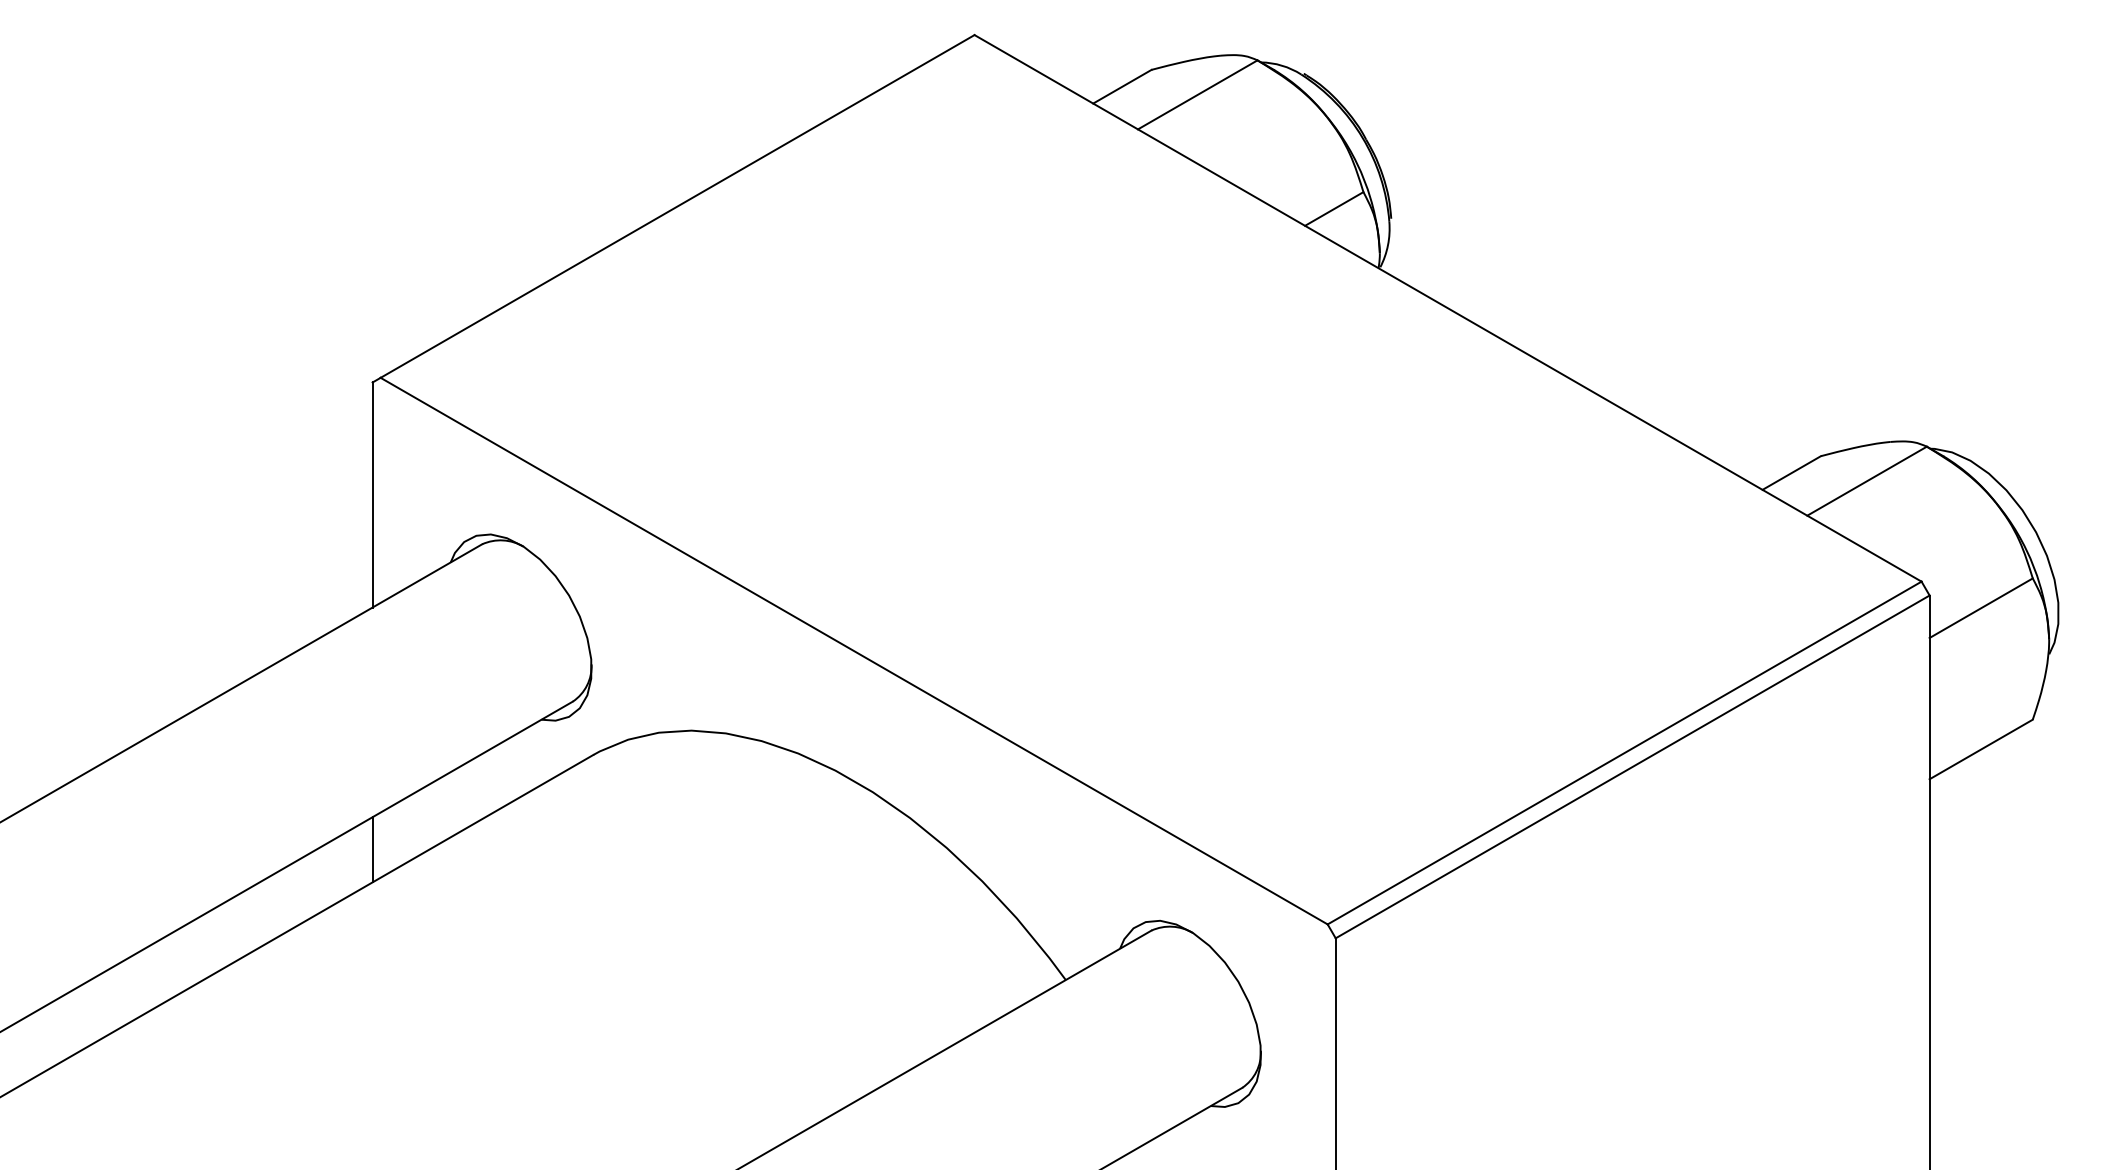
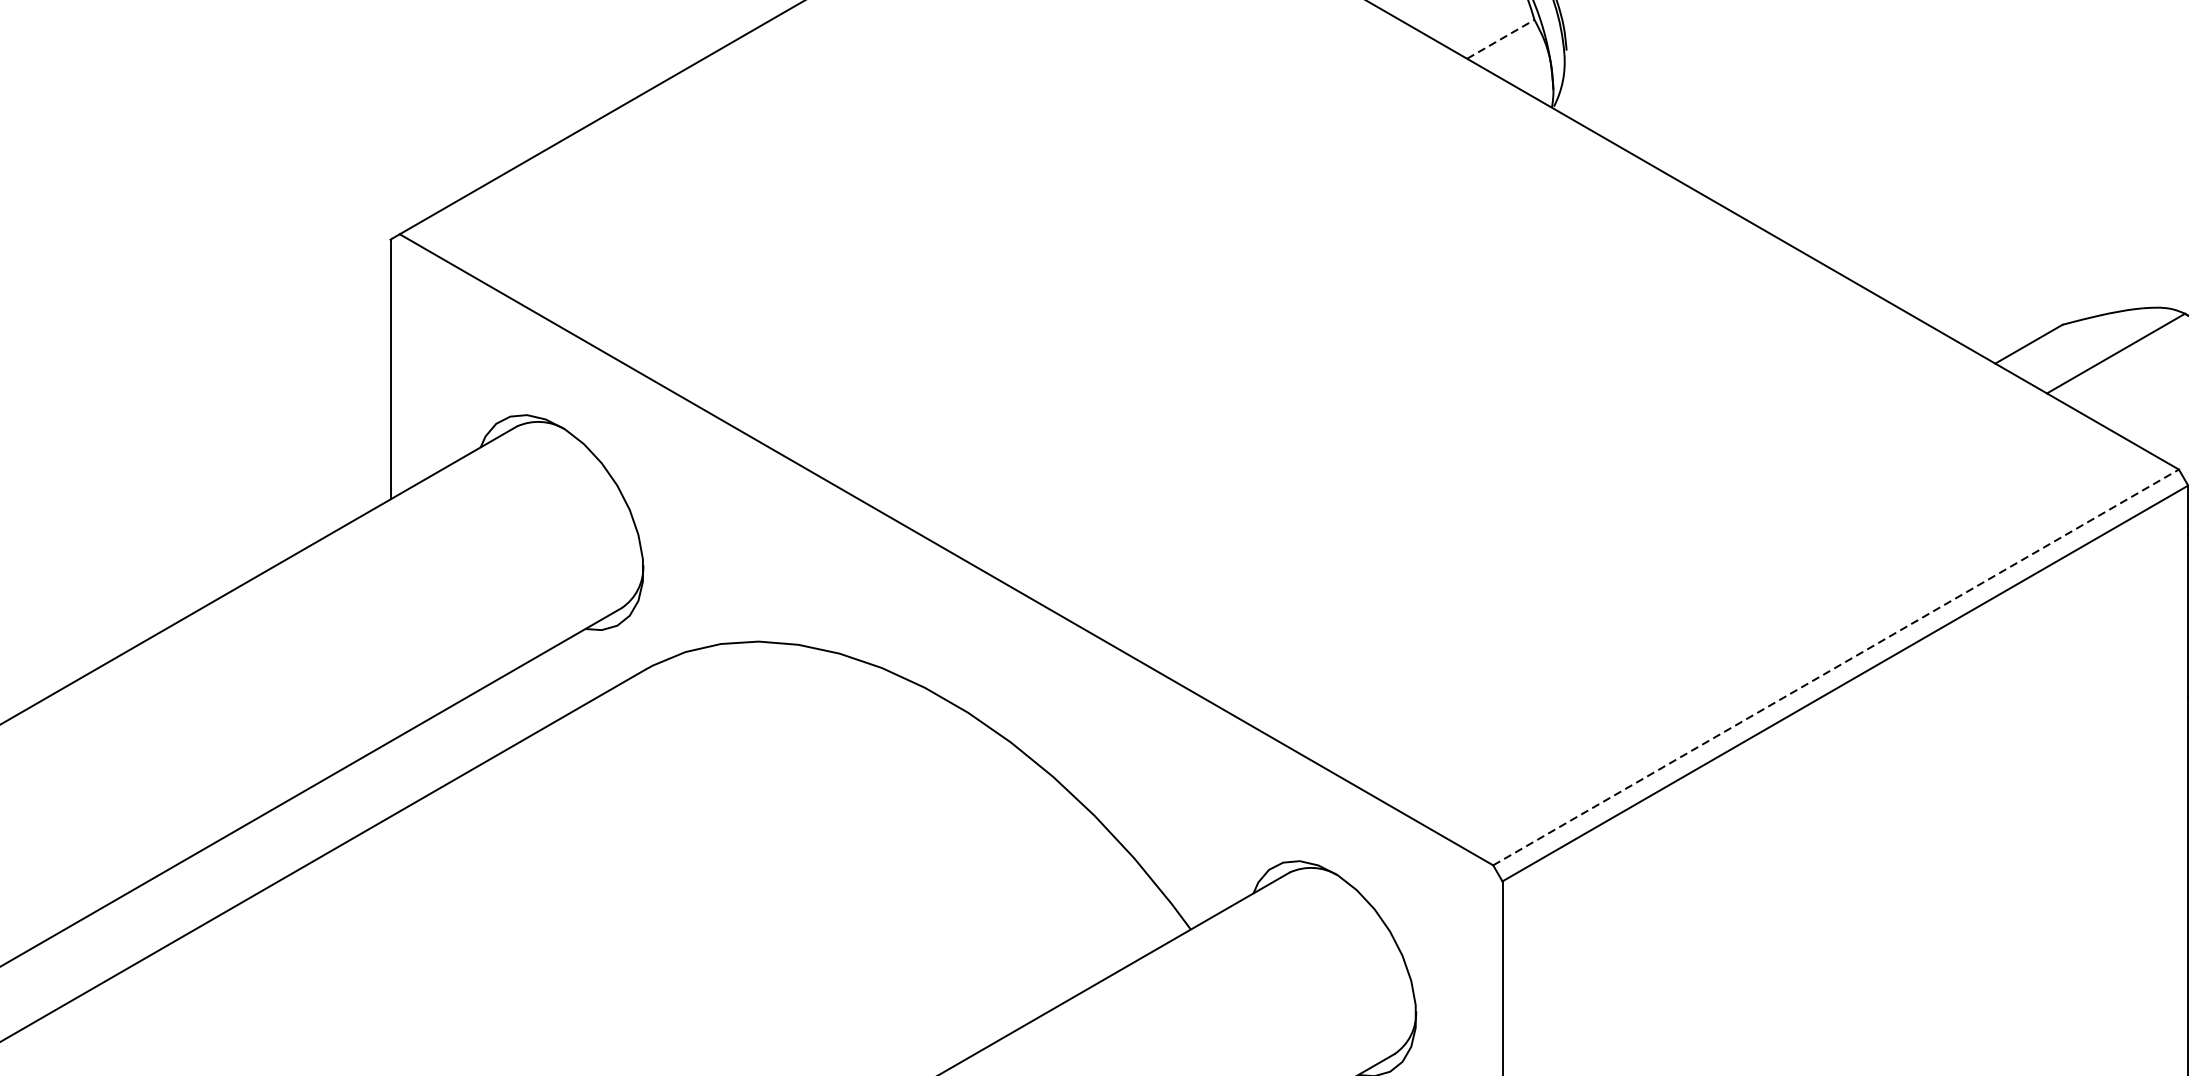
line: (1334, 208) -> (1501, 38), solid -> dashed
line: (1624, 753) -> (1835, 668), solid -> dashed
line: (372, 849) -> (390, 778), removed

